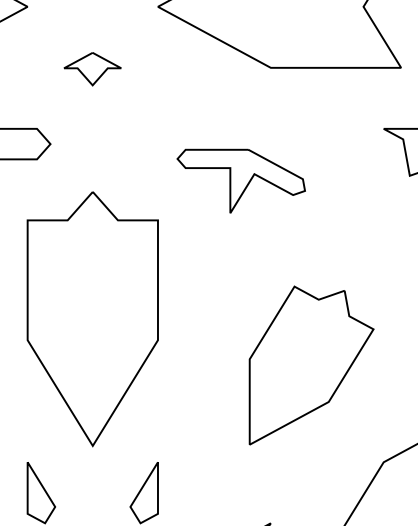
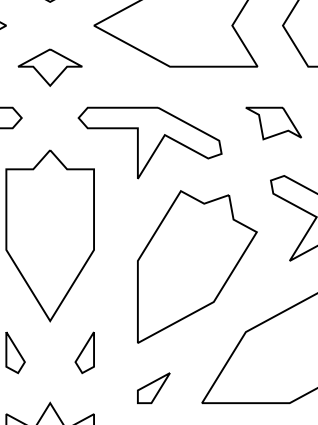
part: (91, 69) -> (49, 67), size x1.67
part: (240, 180) -> (149, 142), size x1.67
part: (311, 364) -> (197, 266), size x1.43

